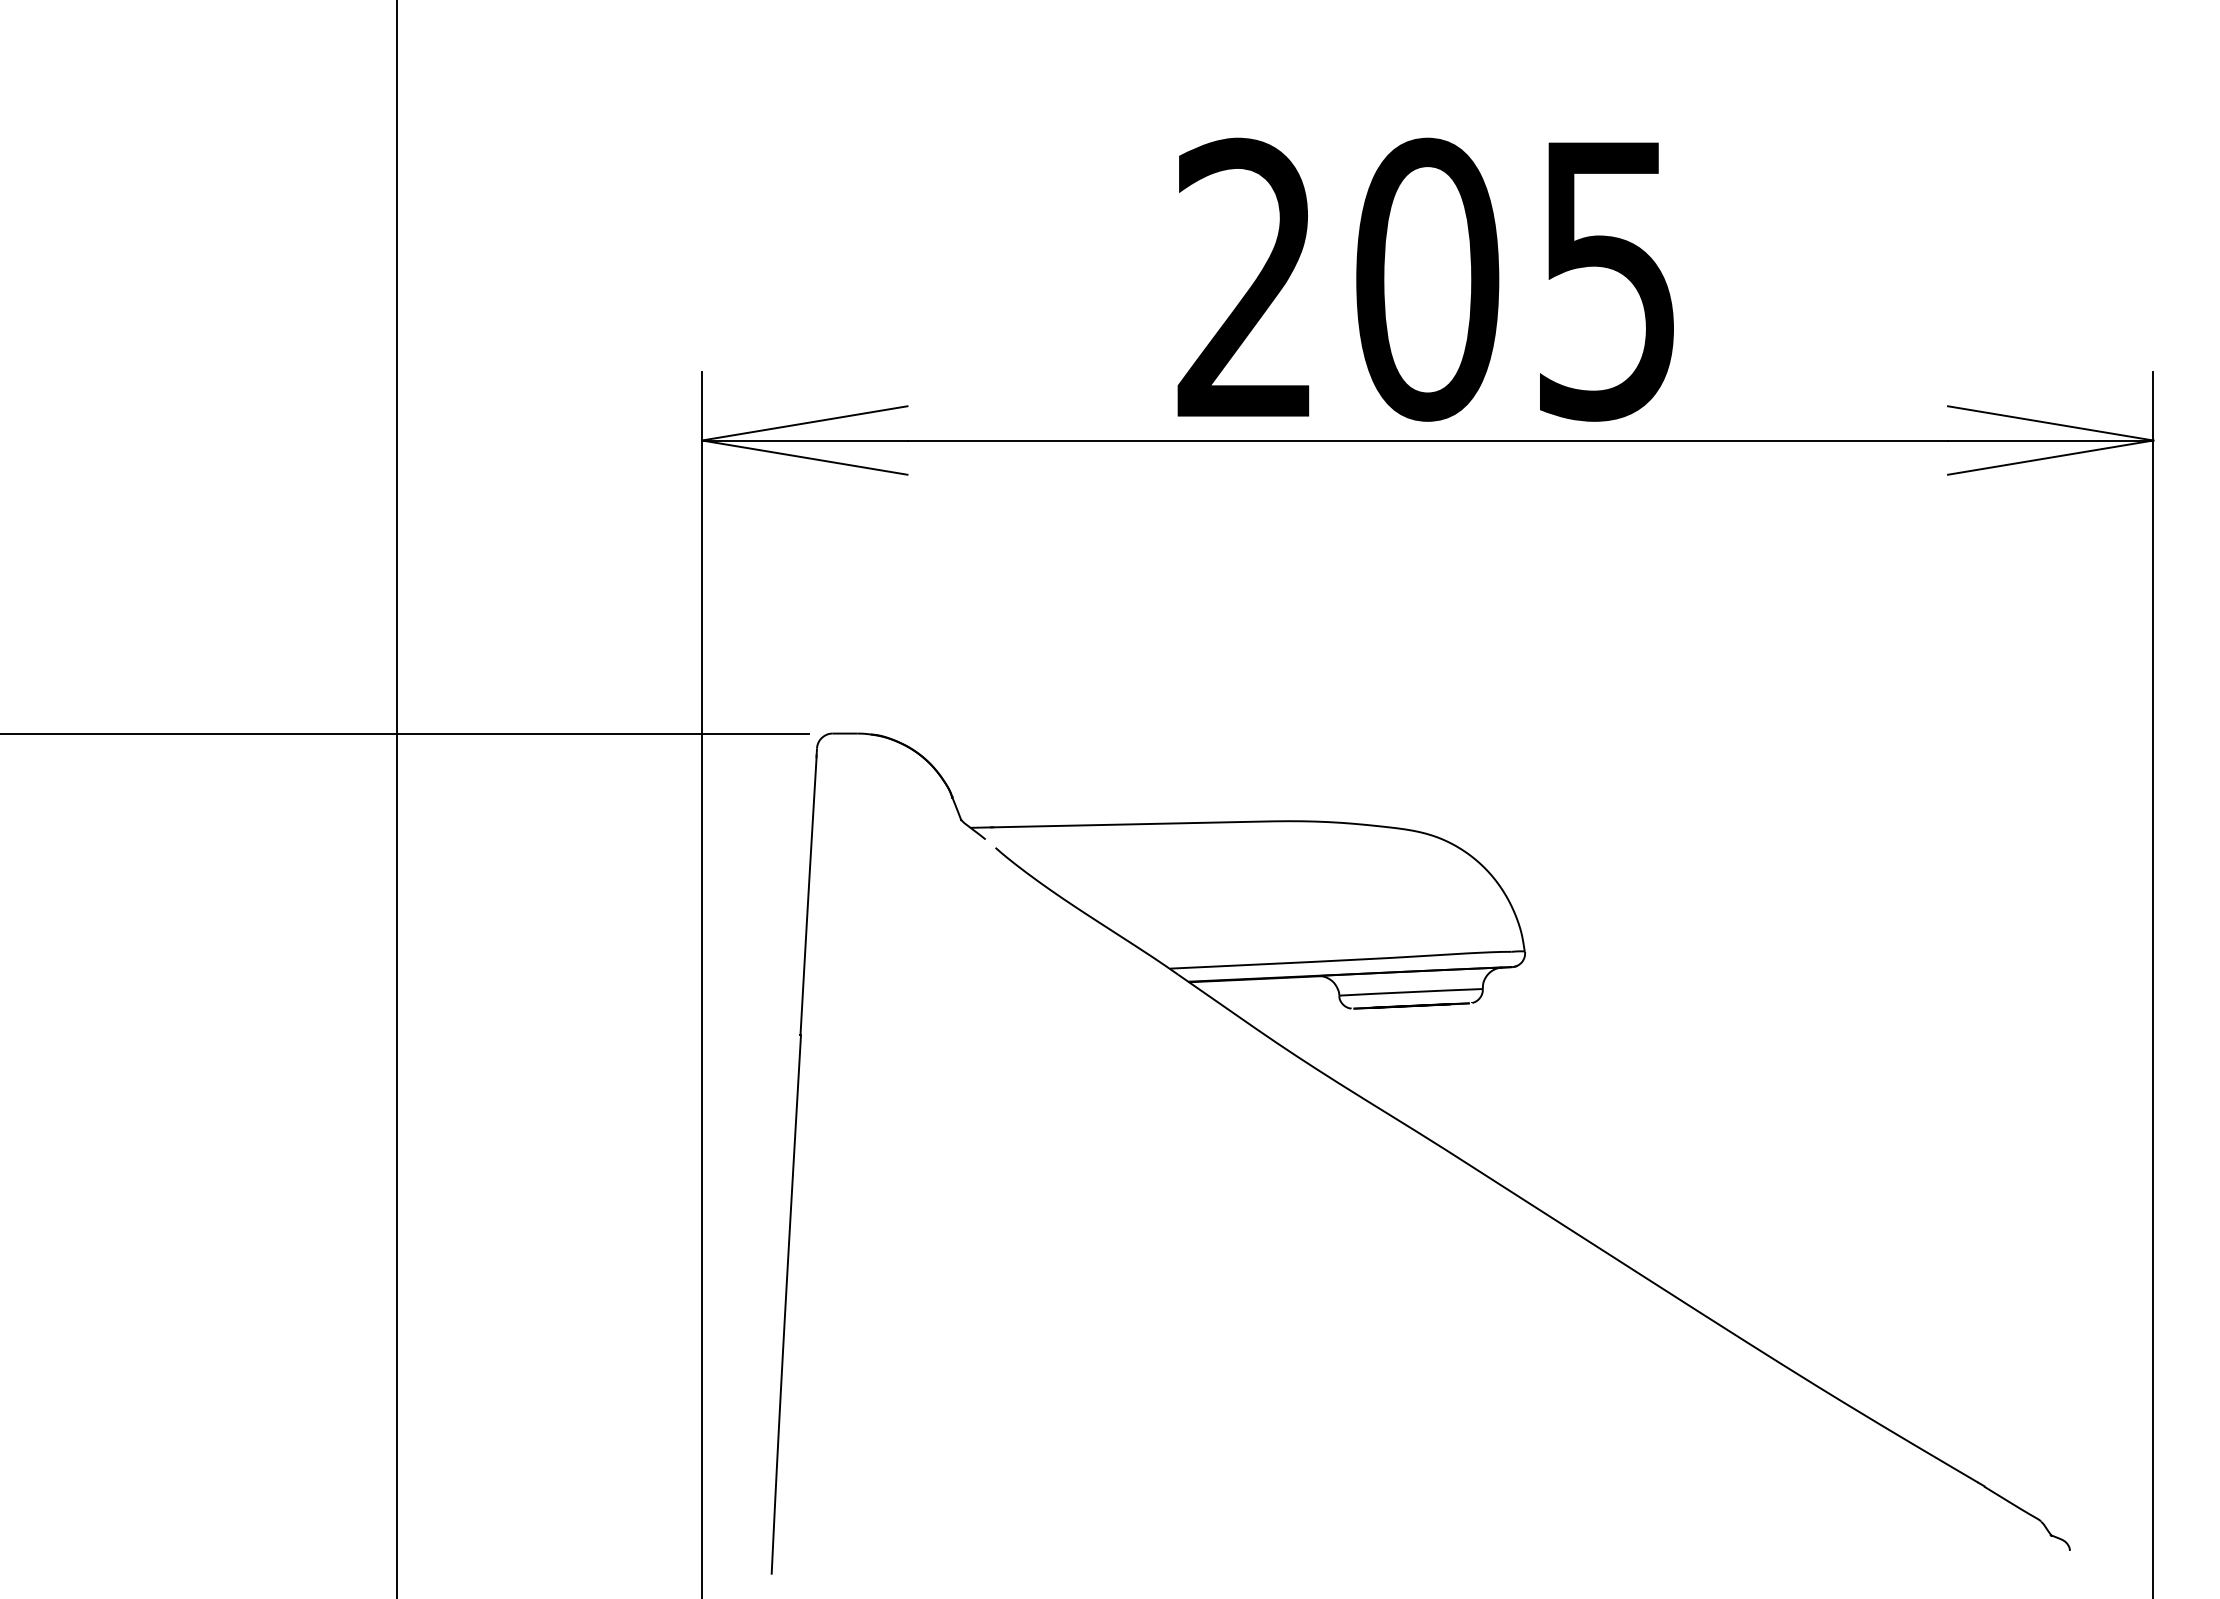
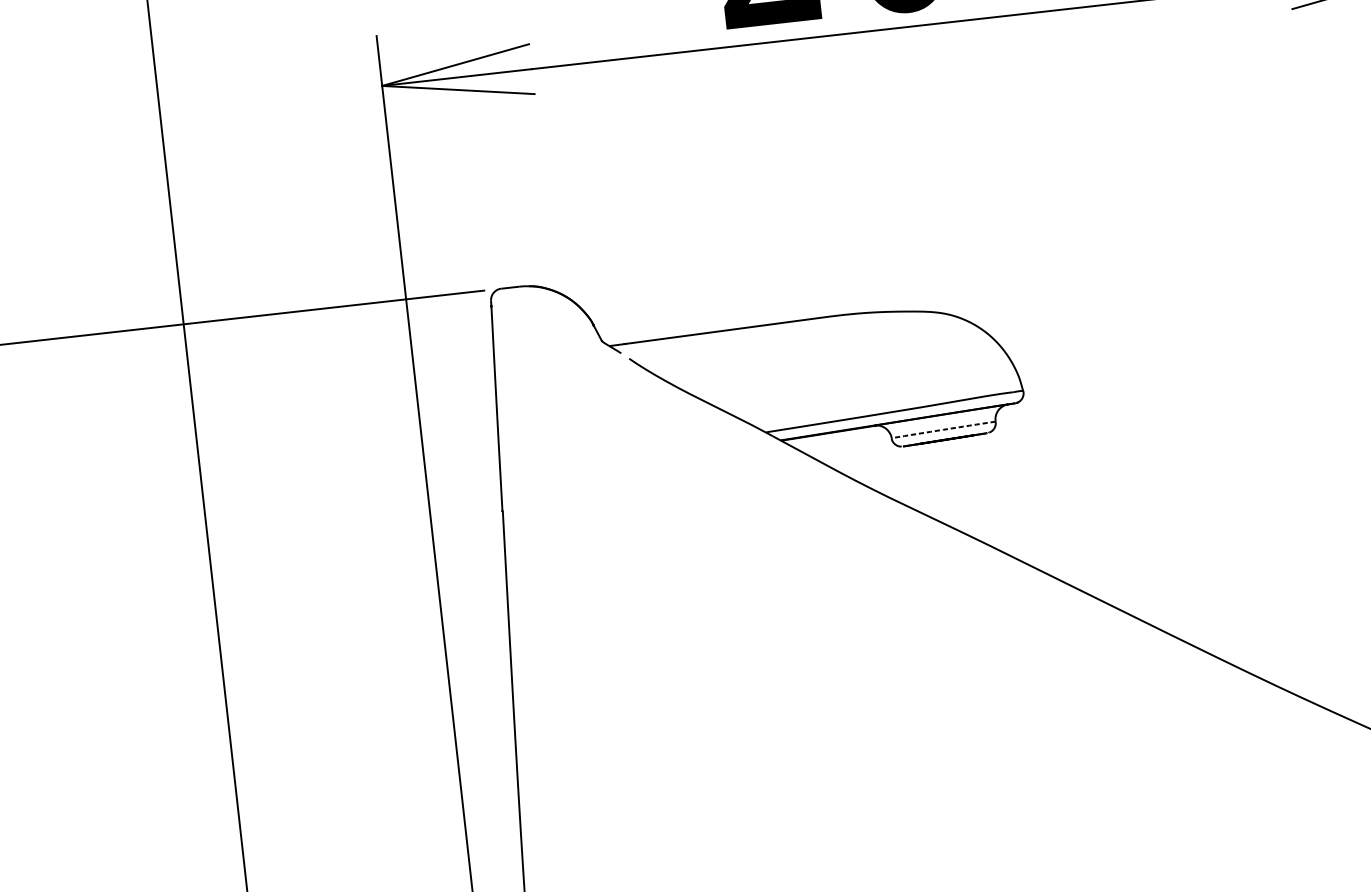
arc: (1410, 992) -> (943, 430), solid -> dashed

